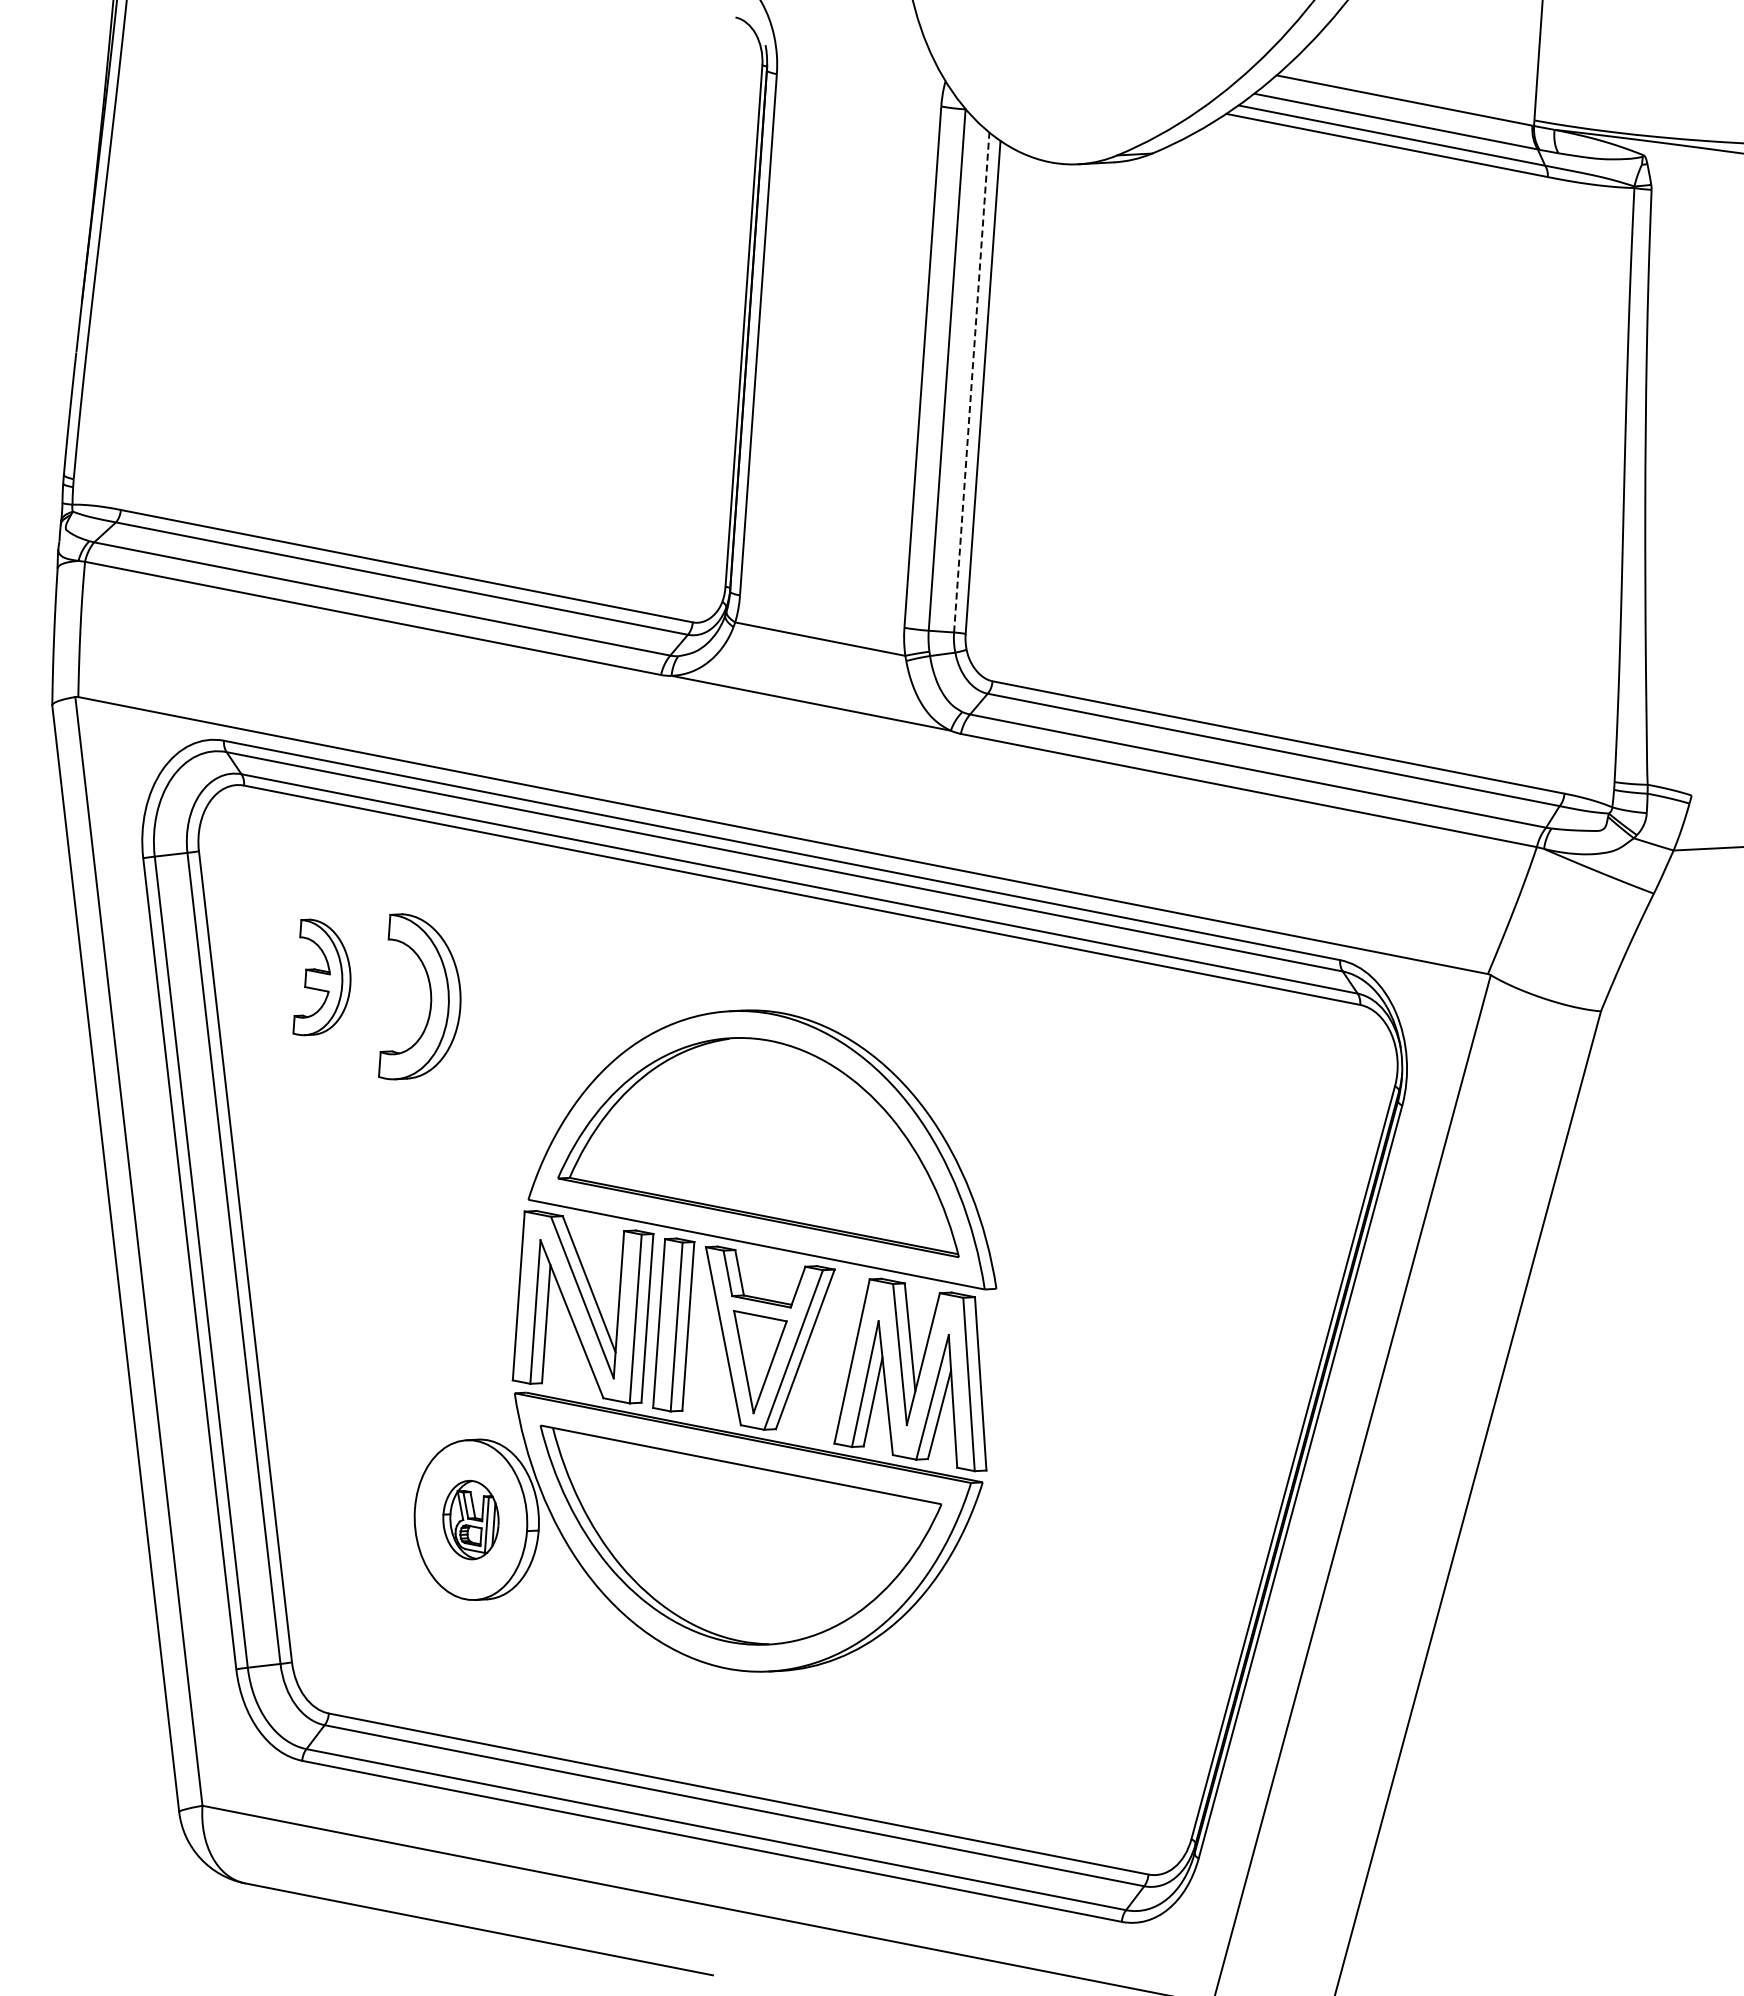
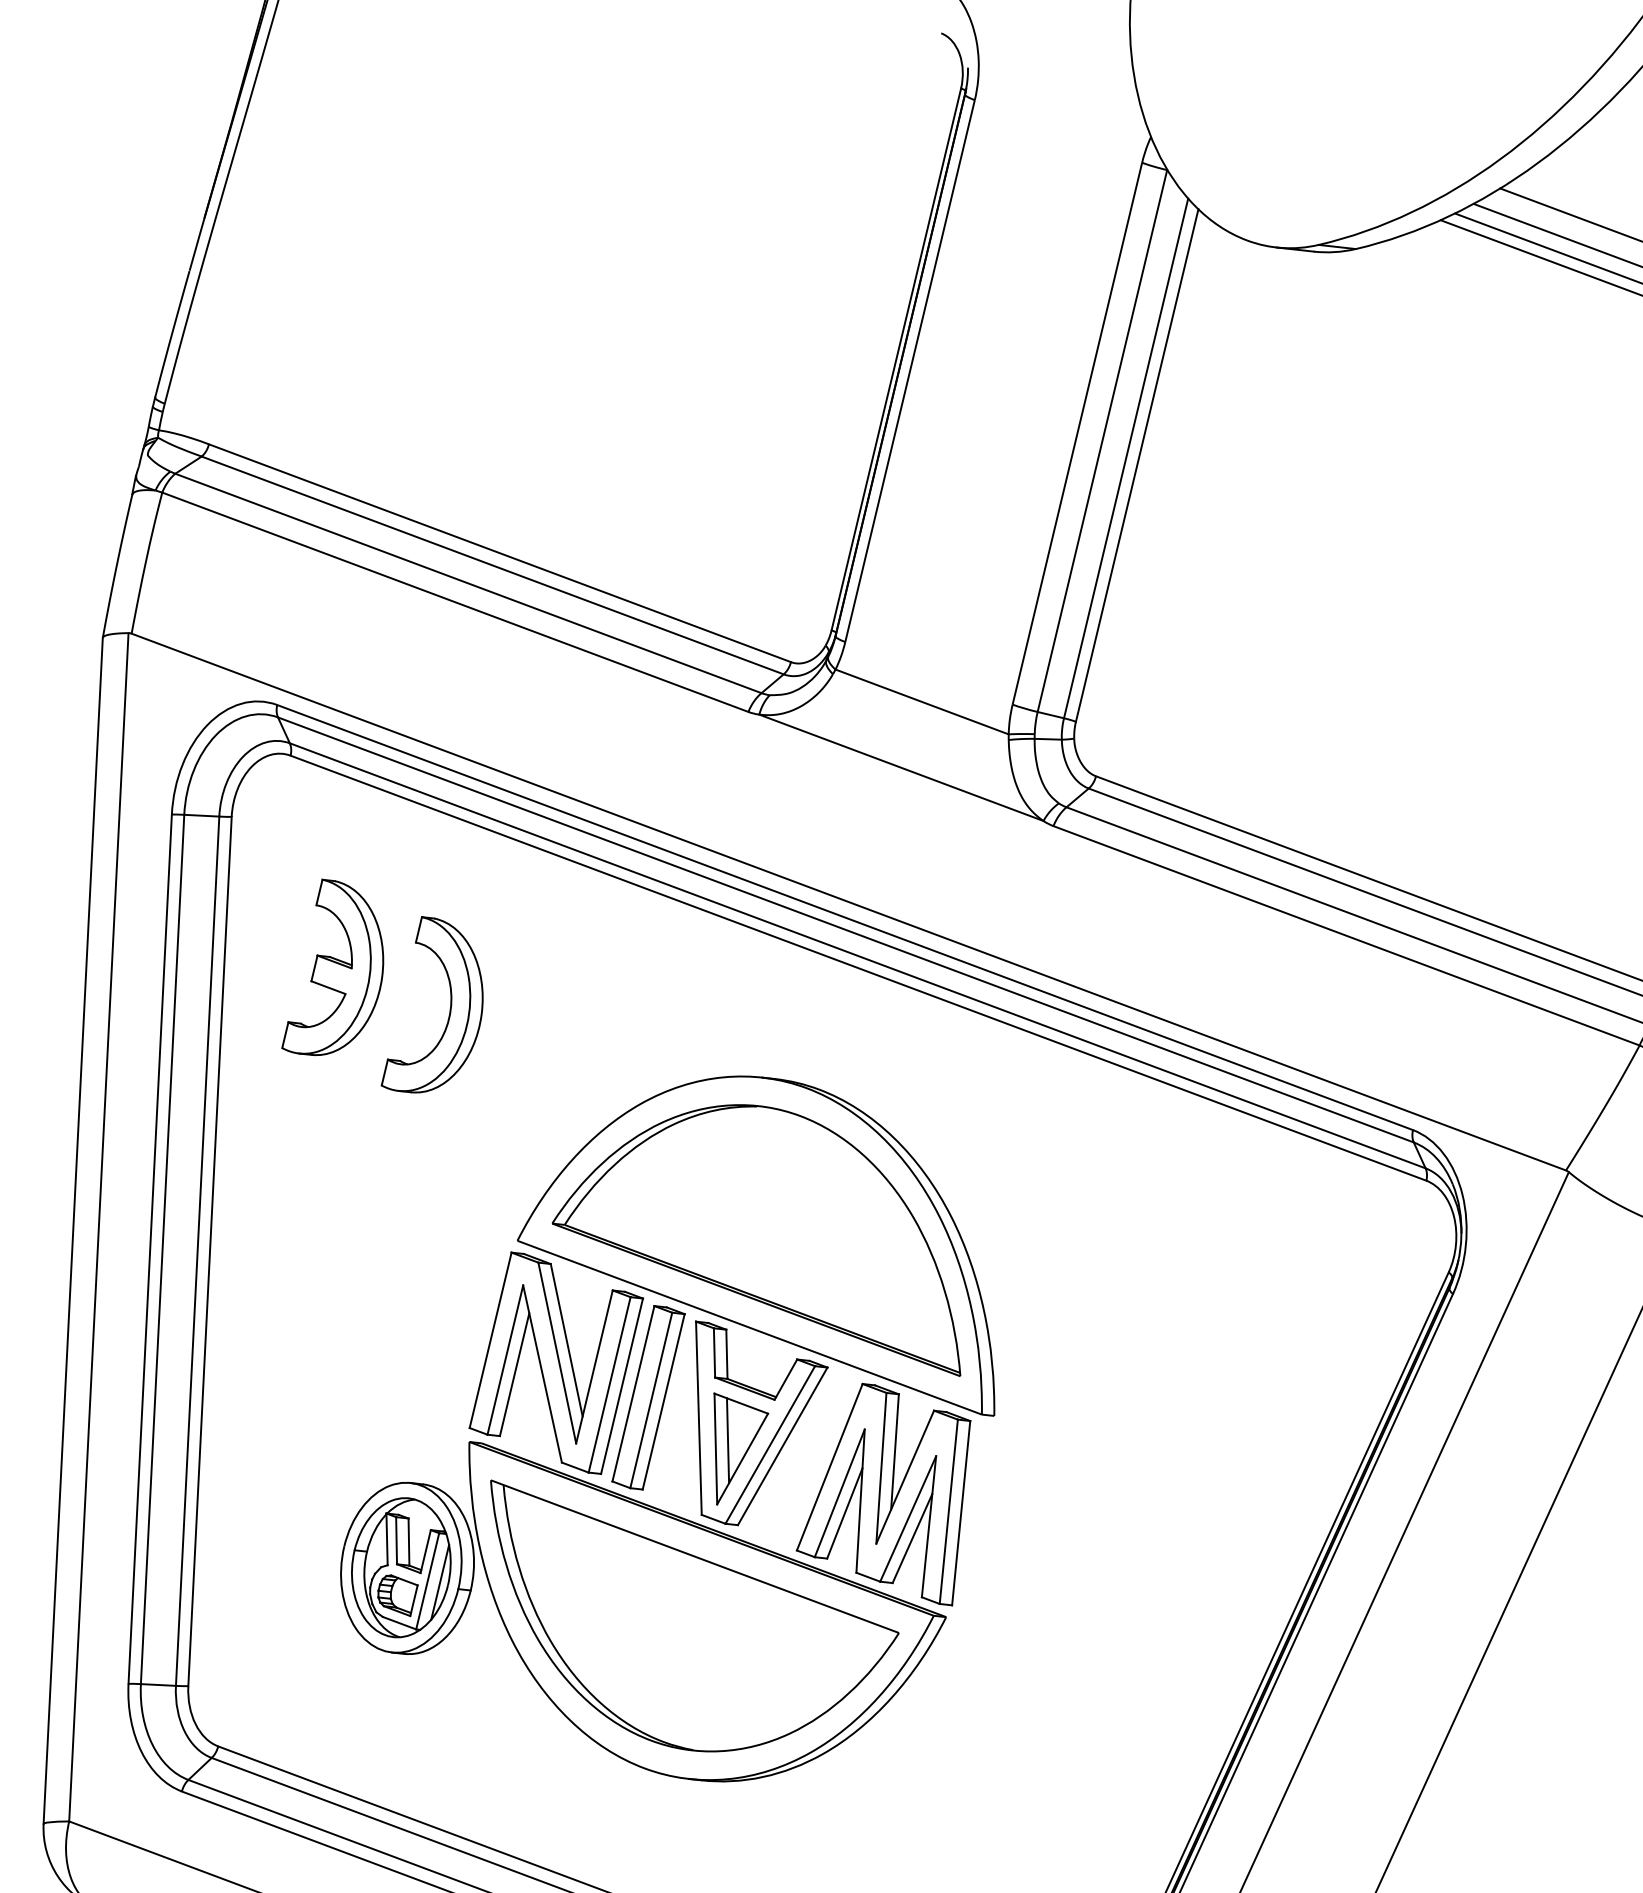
line: (971, 382) -> (1125, 458), dashed -> solid
part: (321, 977) -> (338, 970), size x1.43
line: (753, 1352) -> (727, 1440), added
part: (470, 1519) -> (400, 1566), size x1.67

